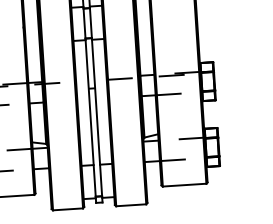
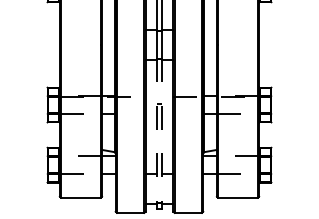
line: (97, 117) -> (162, 131), solid -> dashed
line: (90, 118) -> (156, 131), solid -> dashed

